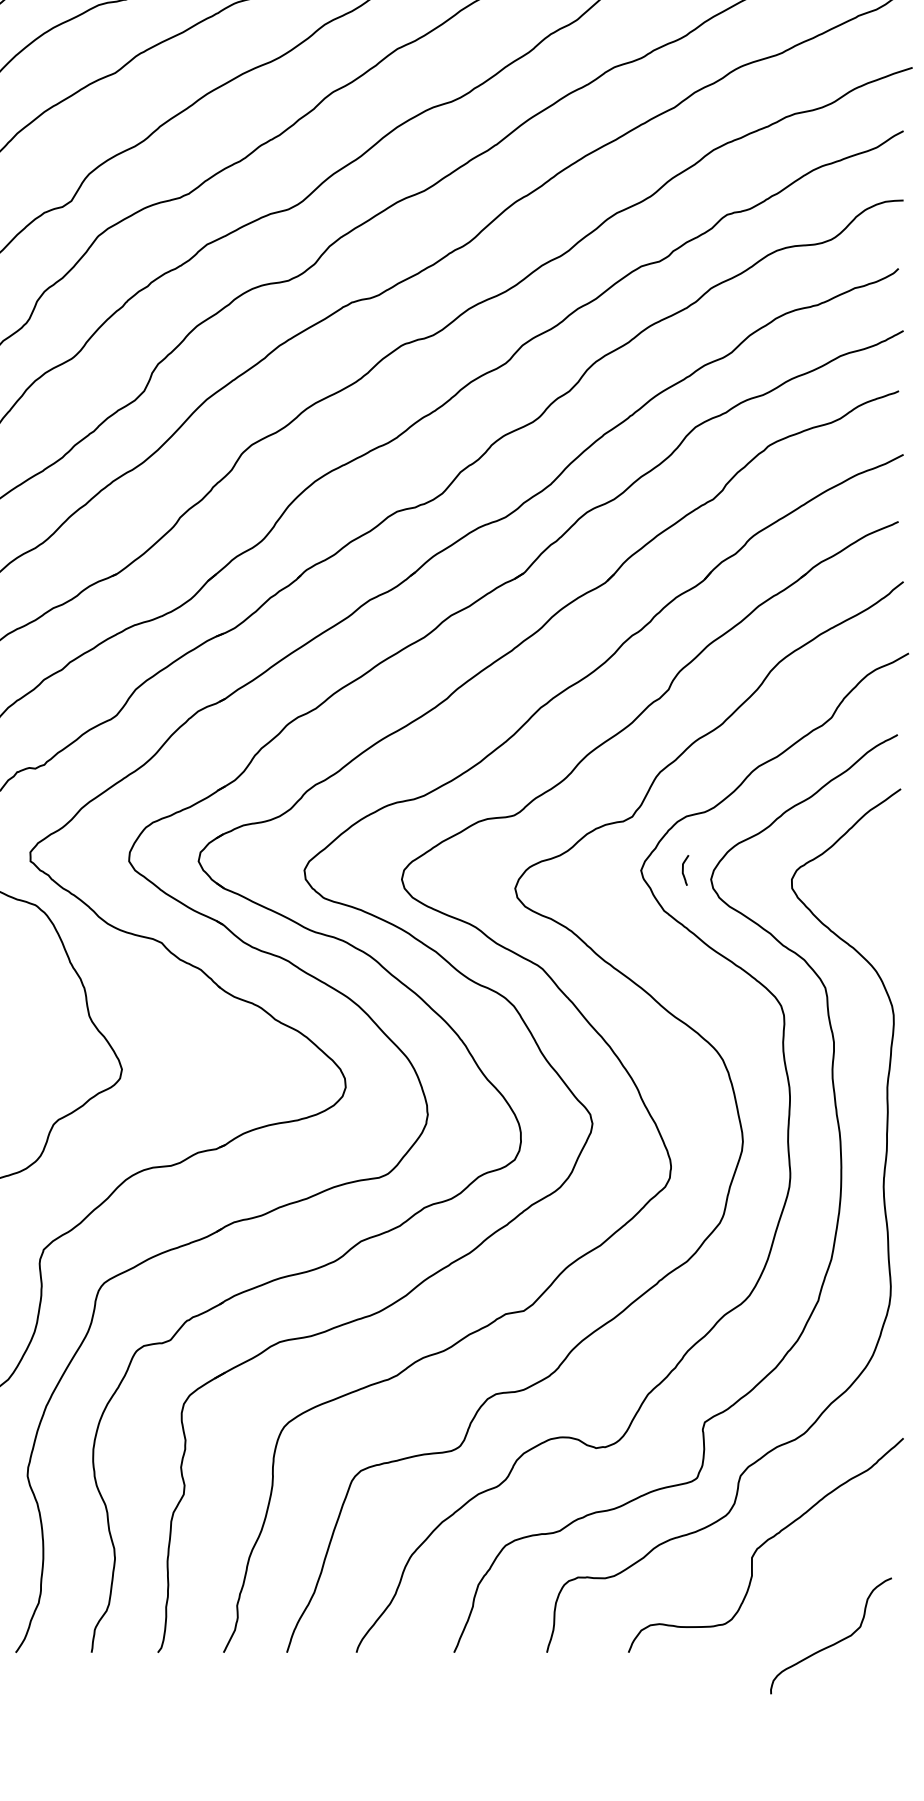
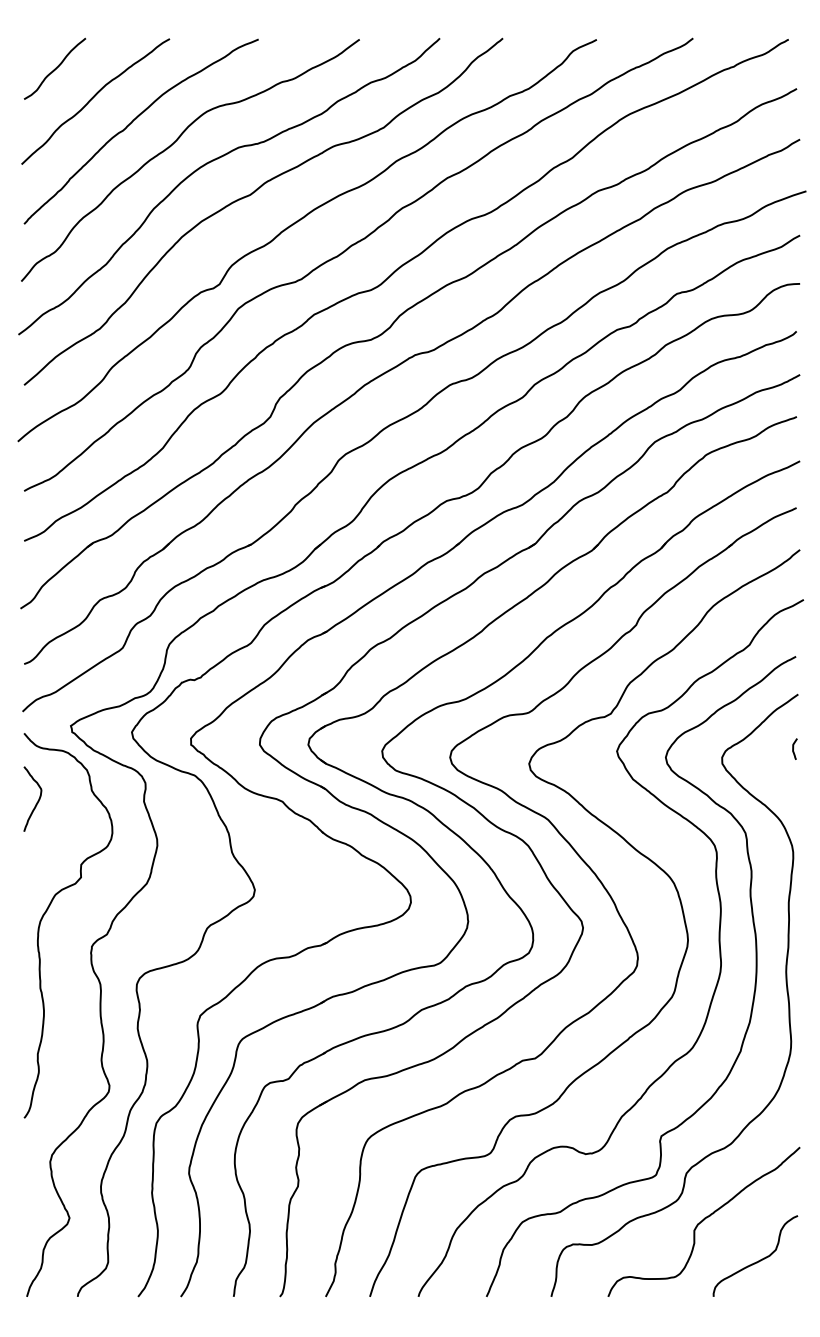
curve: (684, 868) -> (794, 747), moved
curve: (835, 1642) -> (758, 1260), moved

